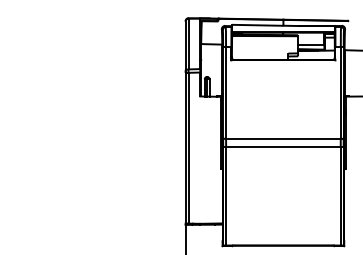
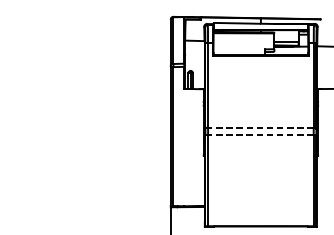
line: (282, 138) -> (260, 127), solid -> dashed
line: (282, 146) -> (260, 135), solid -> dashed

